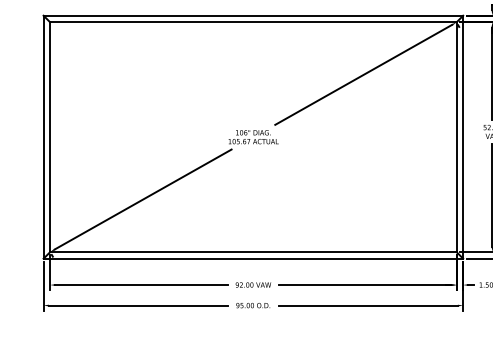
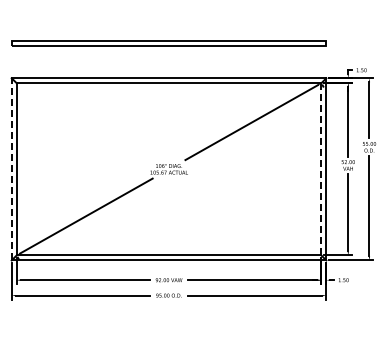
line: (43, 136) -> (11, 168), solid -> dashed
line: (456, 137) -> (321, 169), solid -> dashed

